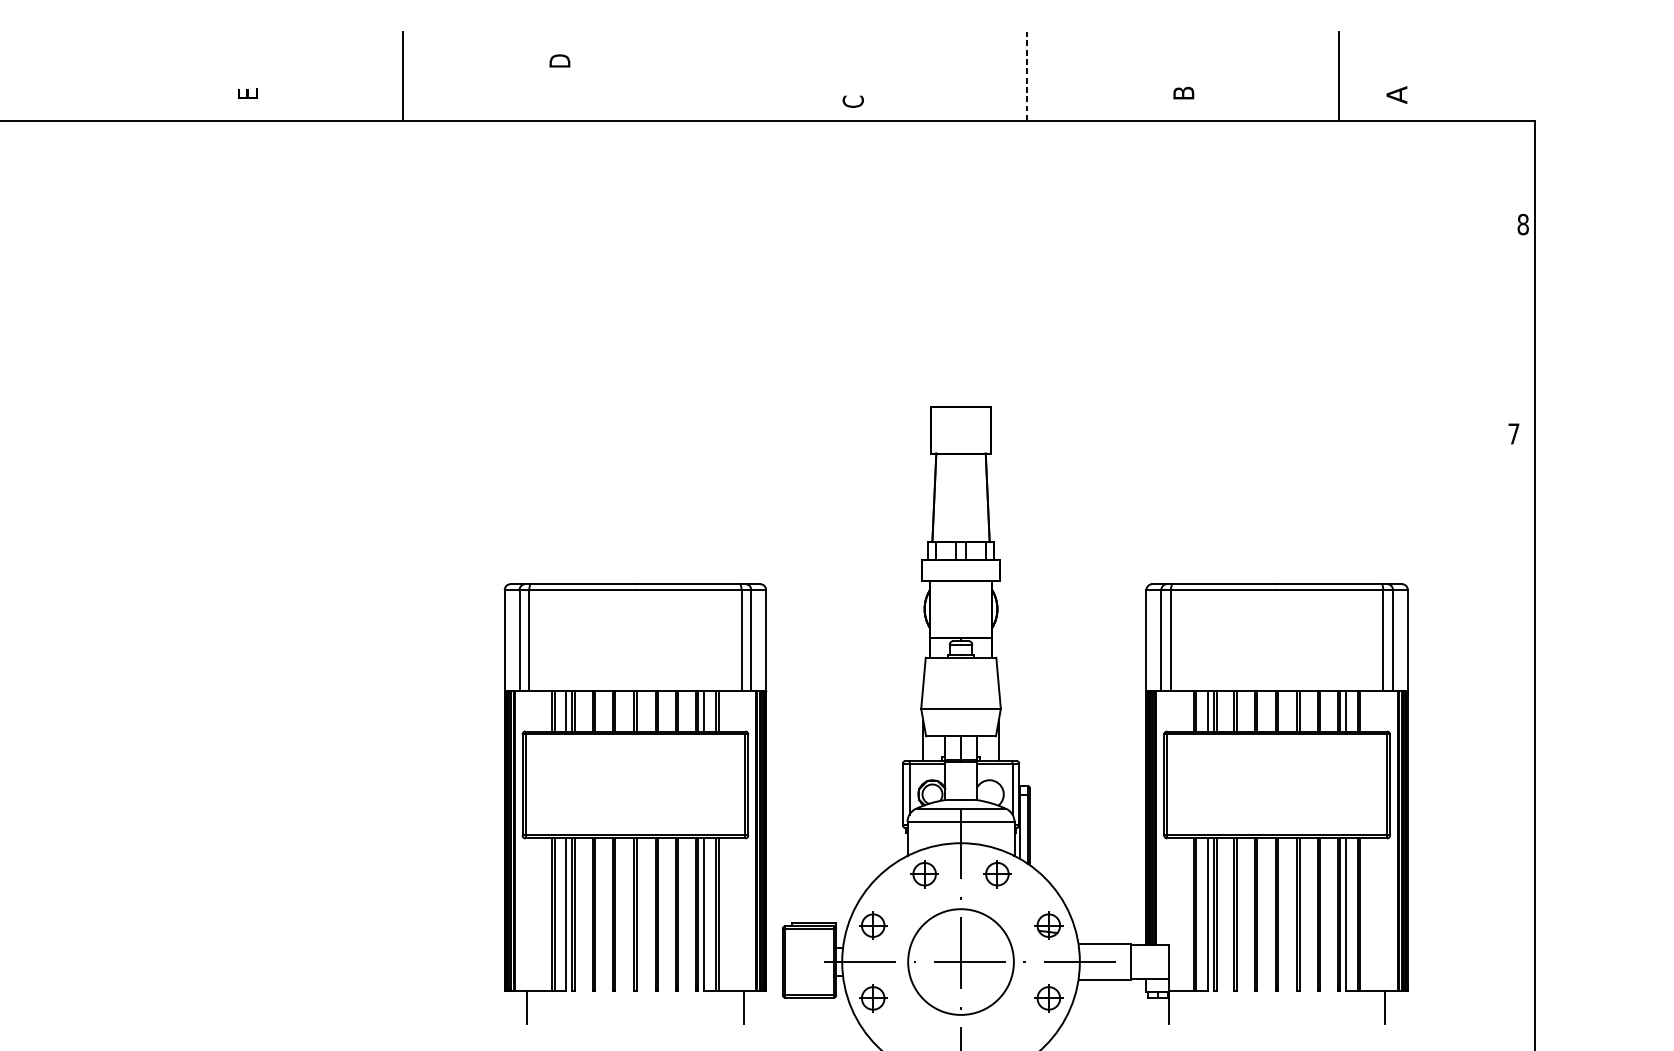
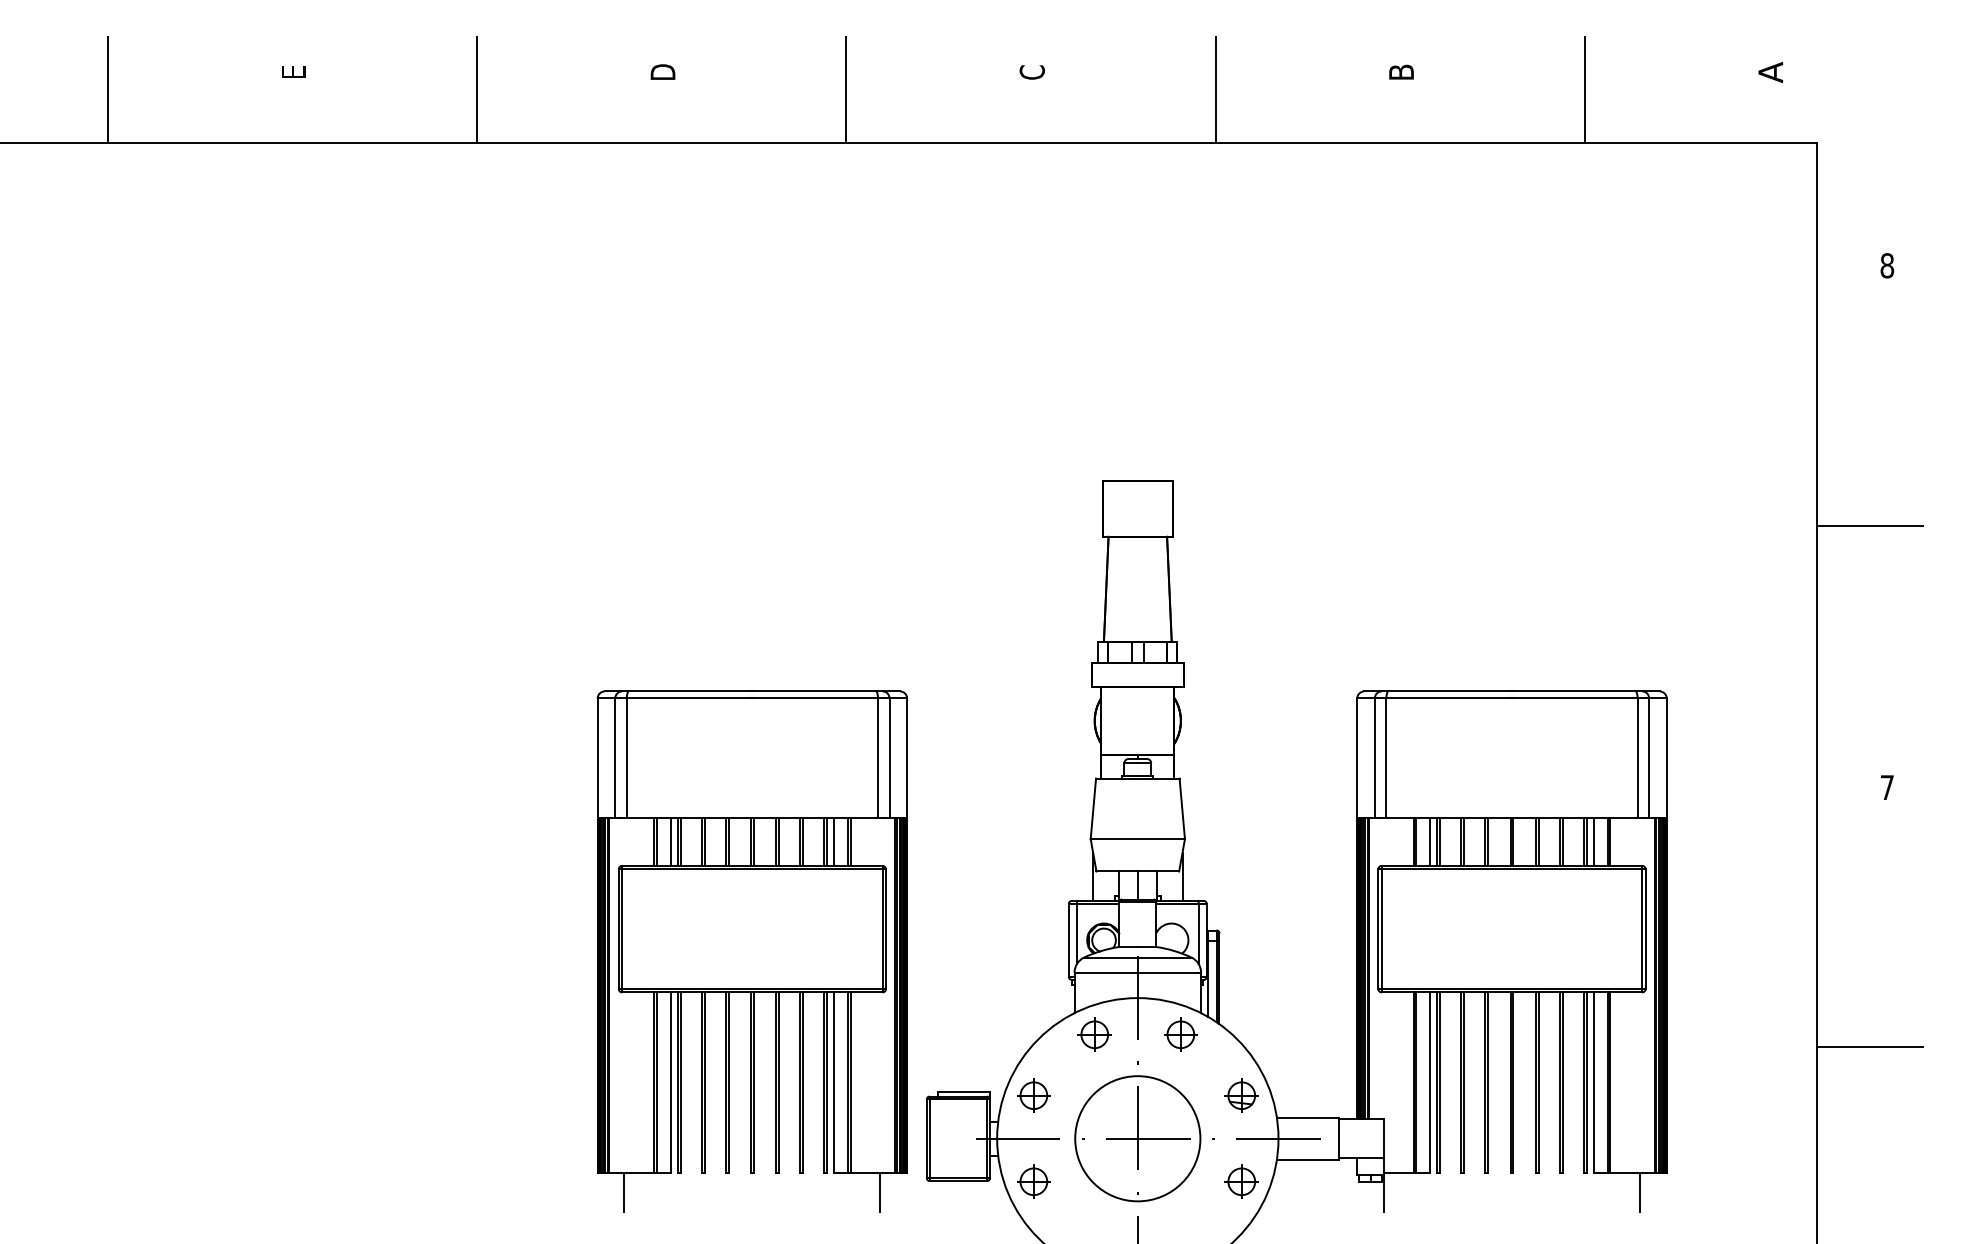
line: (90, 75) -> (107, 89), added
line: (714, 75) -> (846, 89), added
line: (1026, 76) -> (1215, 90), dashed -> solid
text: (1183, 92) -> (1401, 71), moved
text: (247, 93) -> (293, 71), moved
text: (1396, 95) -> (1770, 72), moved
text: (852, 101) -> (1031, 72), moved
text: (1523, 224) -> (1887, 265), moved
text: (1514, 433) -> (1887, 787), moved
line: (1579, 443) -> (1869, 525), added
line: (1579, 884) -> (1869, 1047), added

